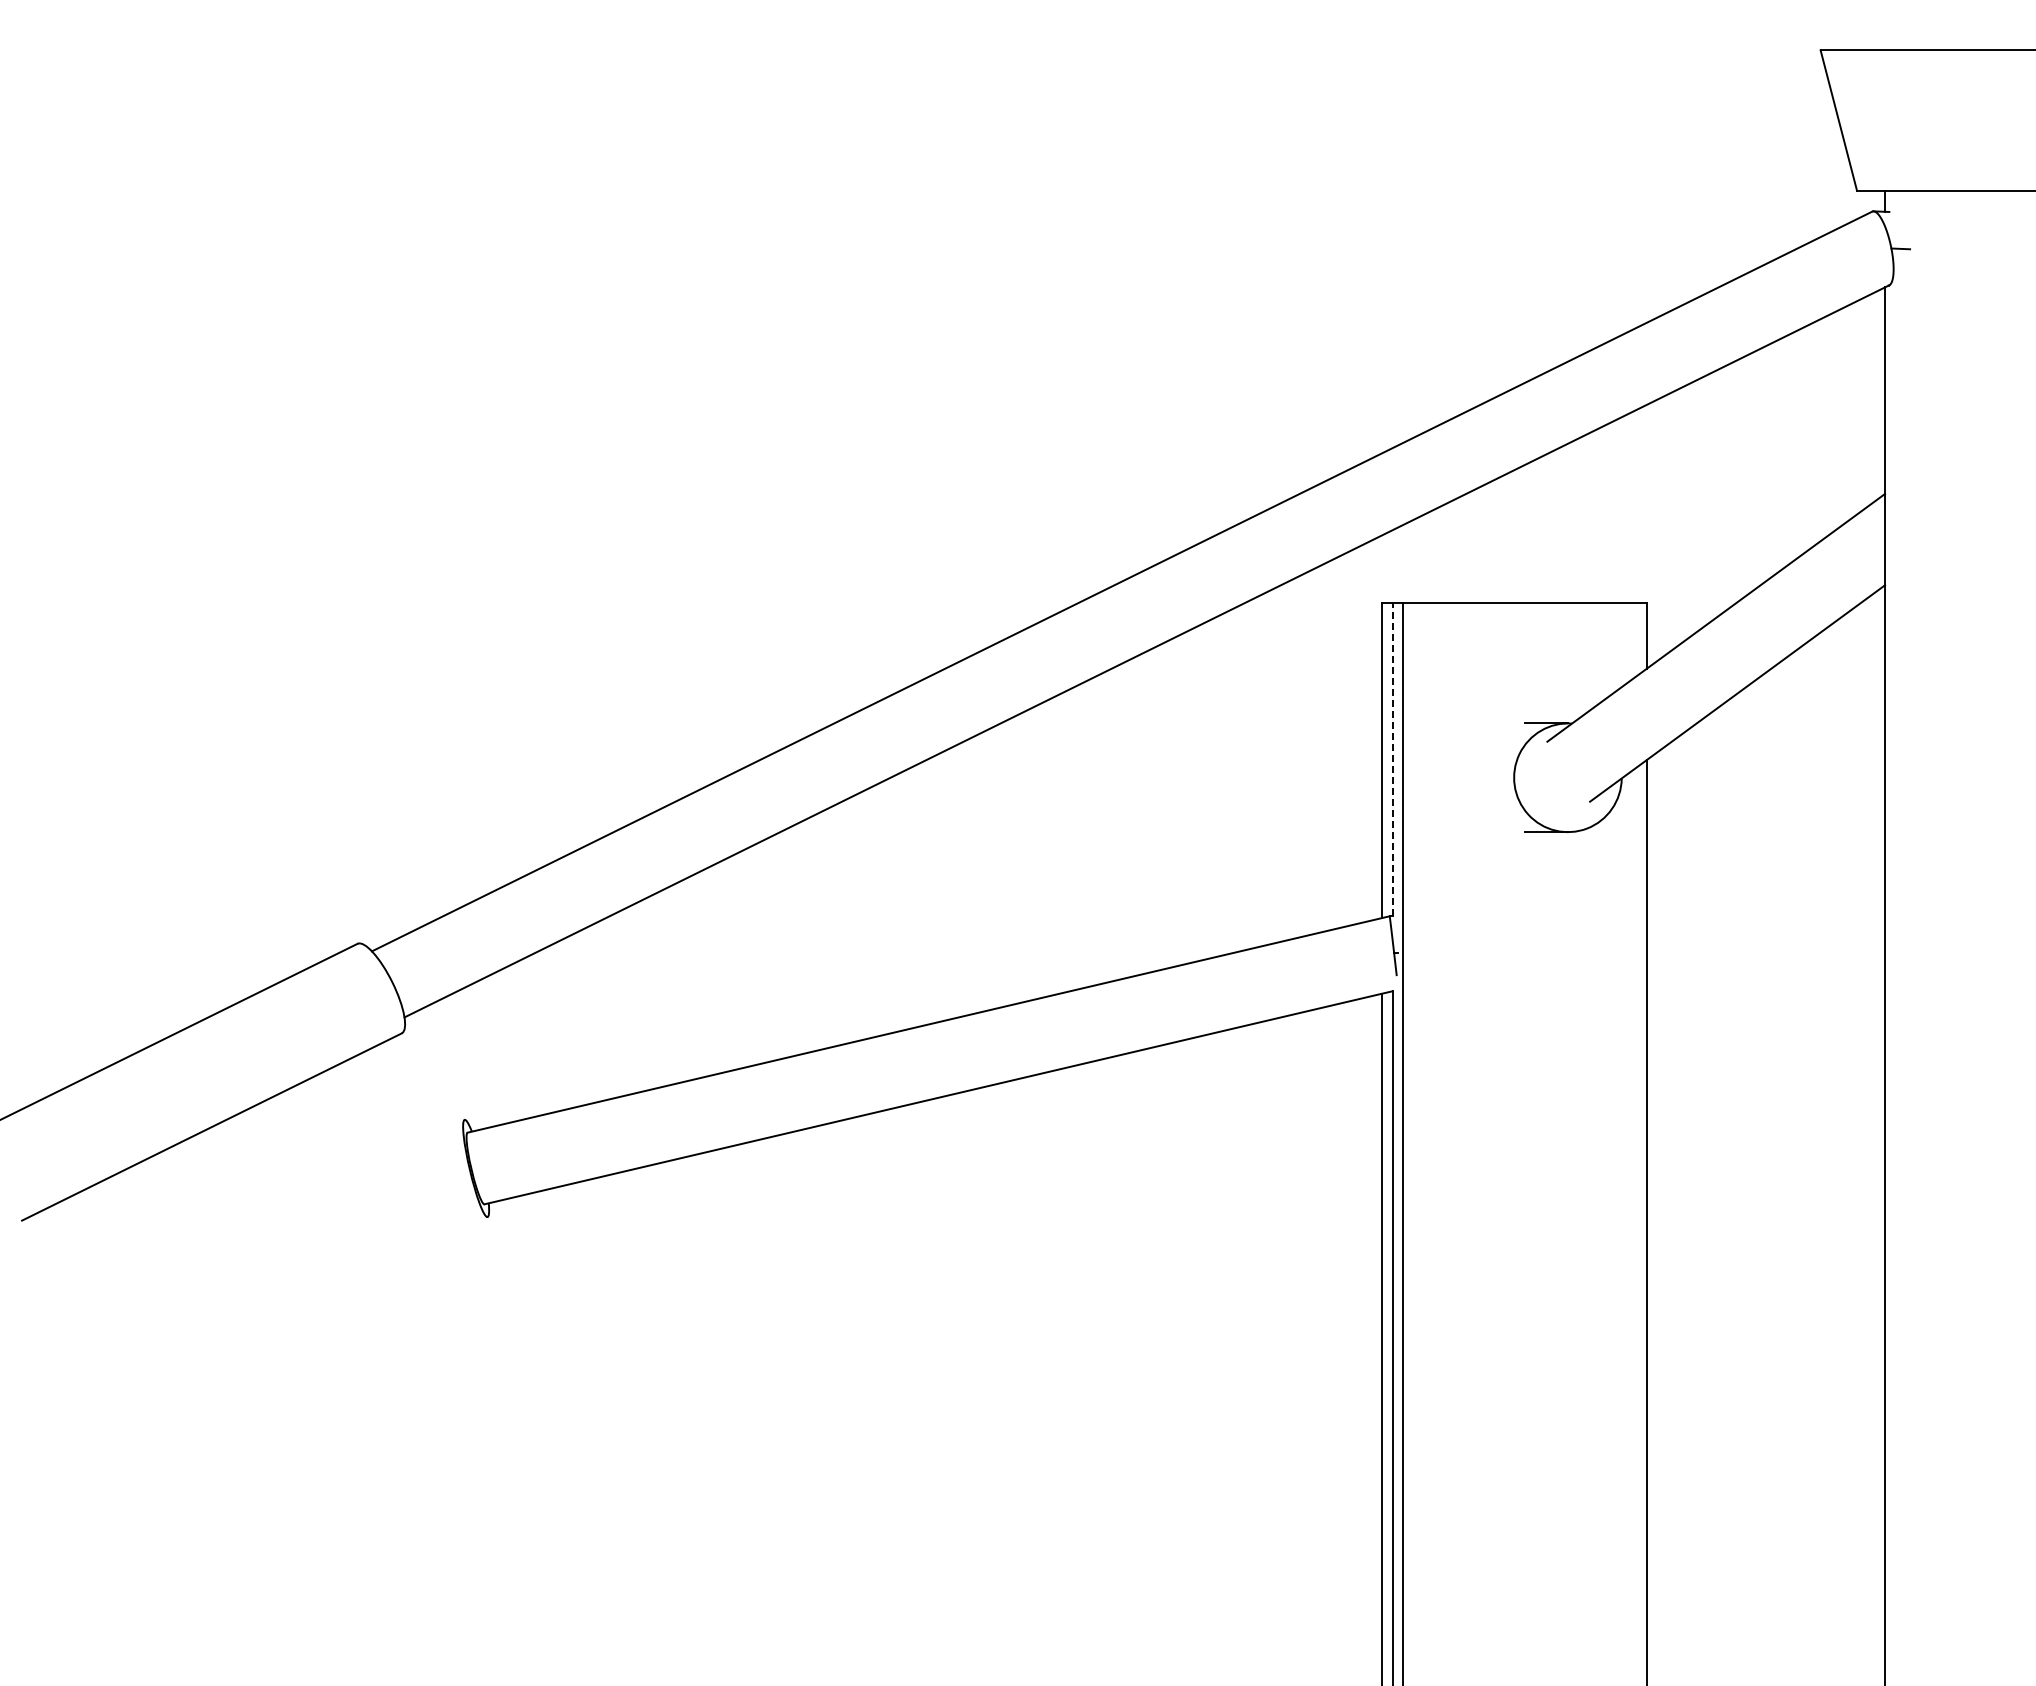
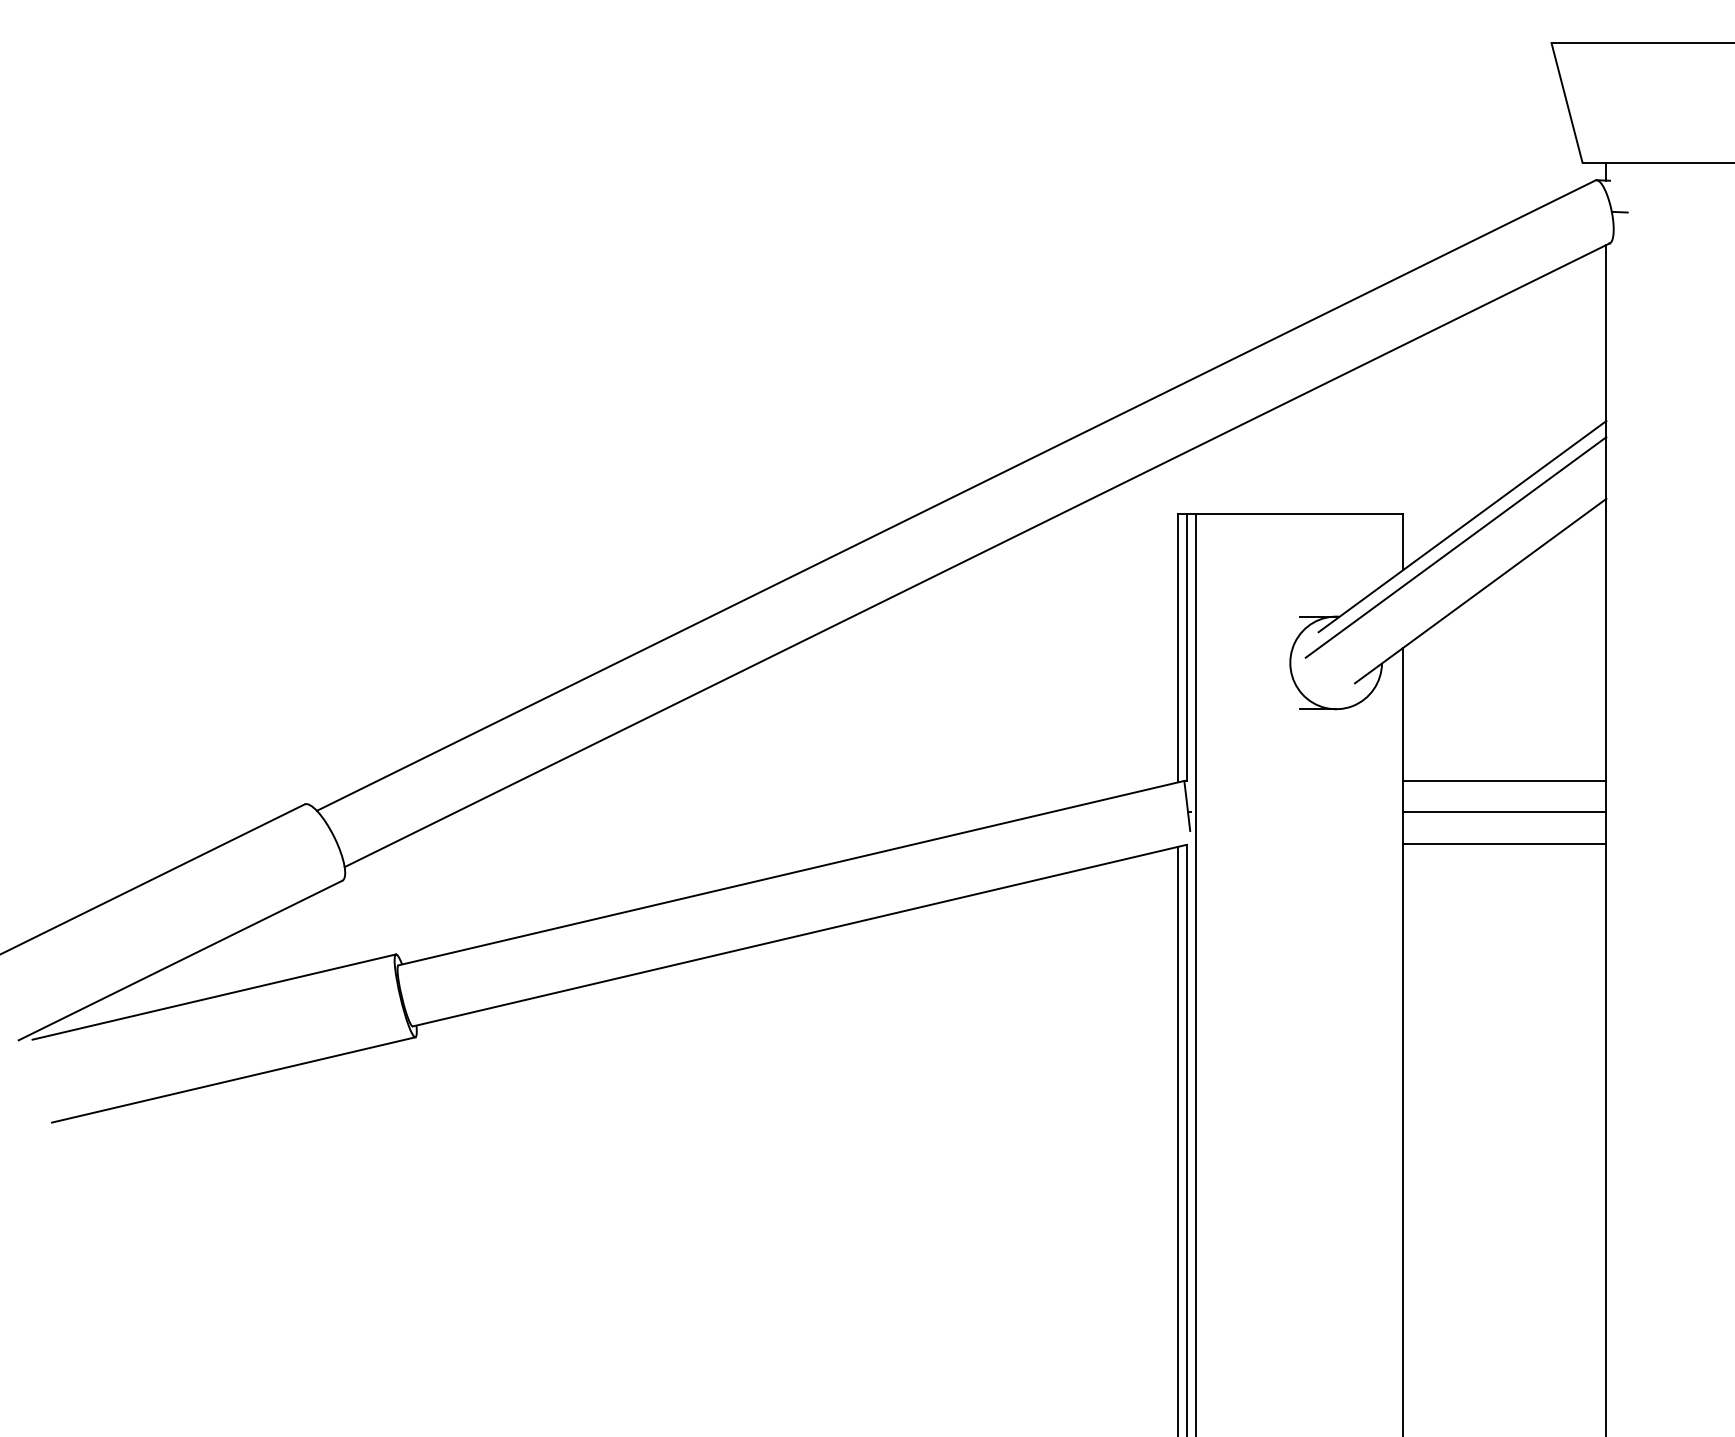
line: (1708, 641) -> (1455, 546), added
line: (1392, 759) -> (1186, 647), dashed -> solid
line: (1765, 916) -> (1504, 781), added
line: (1765, 953) -> (1504, 812), added
line: (1765, 989) -> (1504, 843), added
line: (251, 1169) -> (214, 996), added
line: (274, 1267) -> (233, 1080), added

